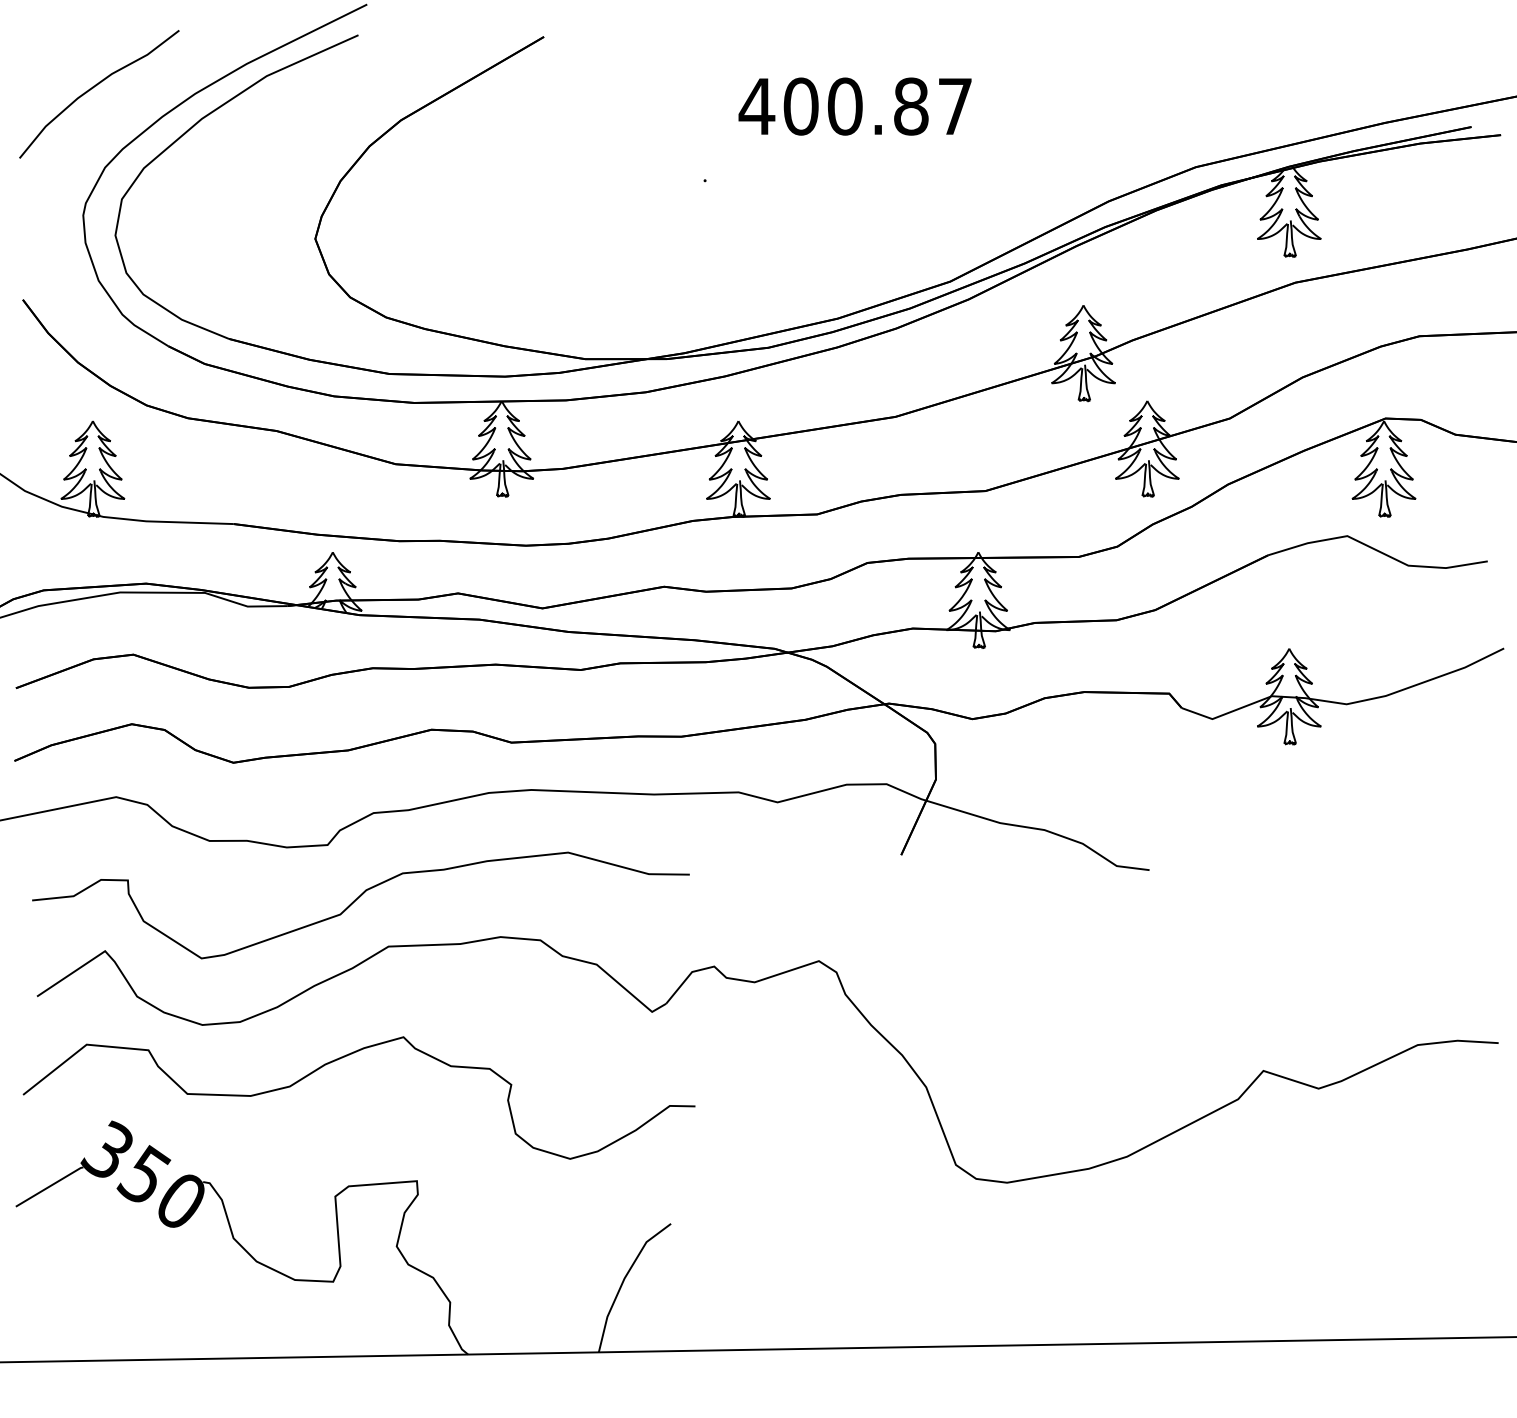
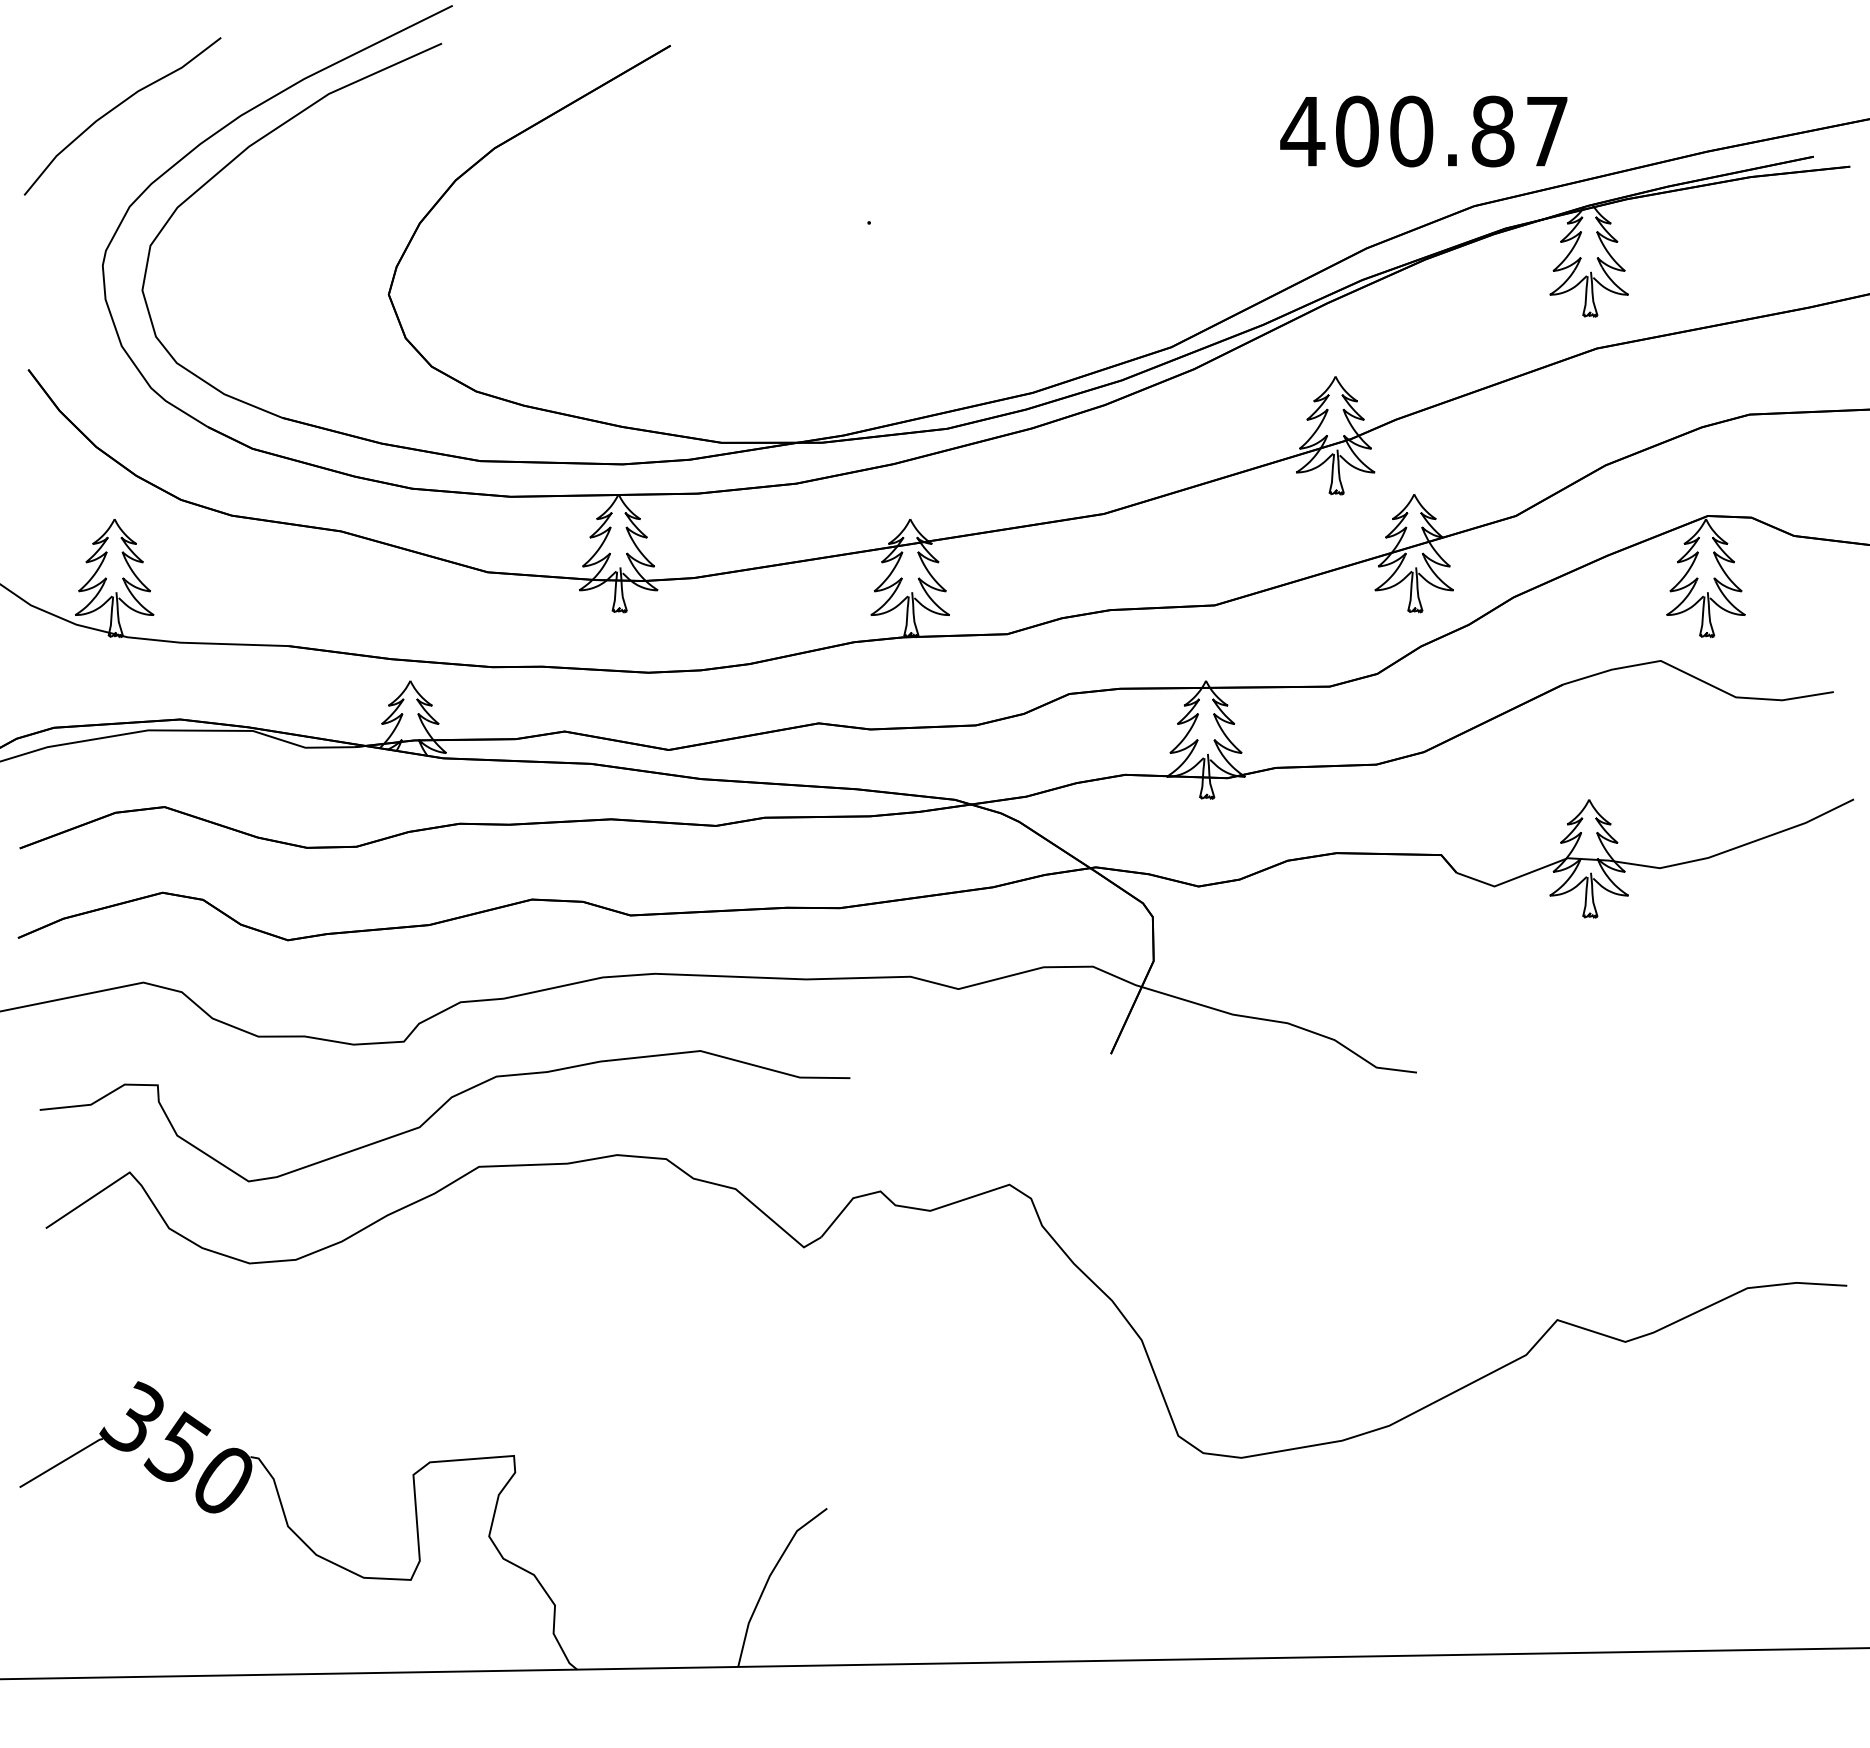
text: (854, 106) -> (1423, 131), moved
curve: (340, 1059) -> (419, 1305), removed

